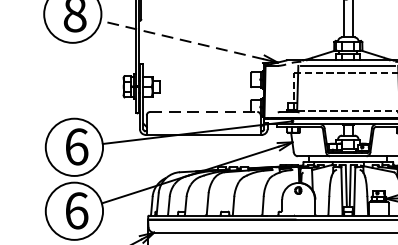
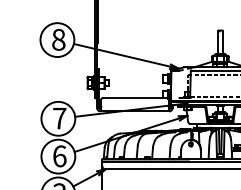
line: (182, 40) -> (122, 55), dashed -> solid
line: (203, 111) -> (134, 97), dashed -> solid
text: (76, 146) -> (59, 118), 6 -> 7

